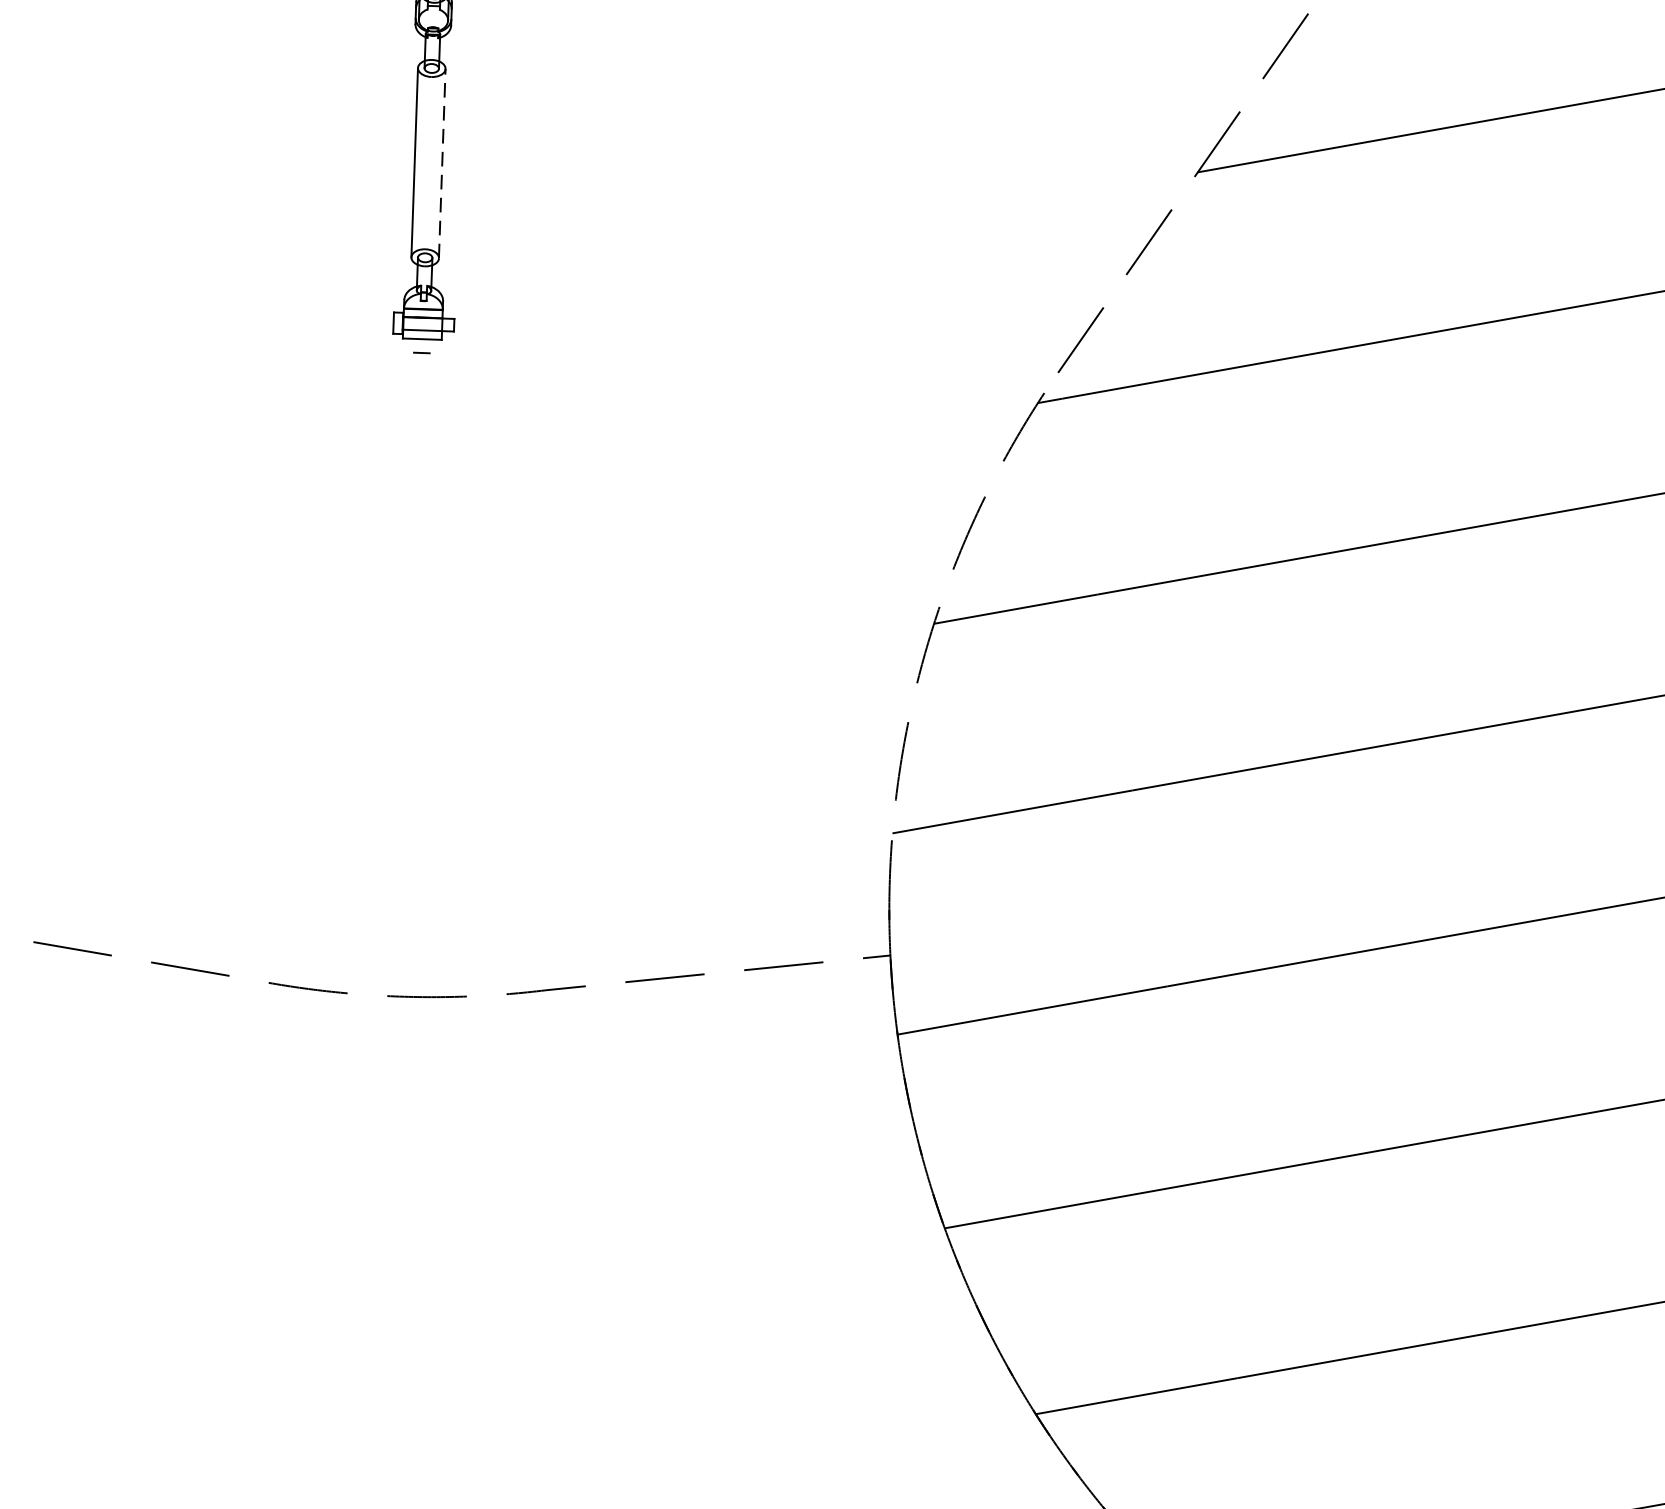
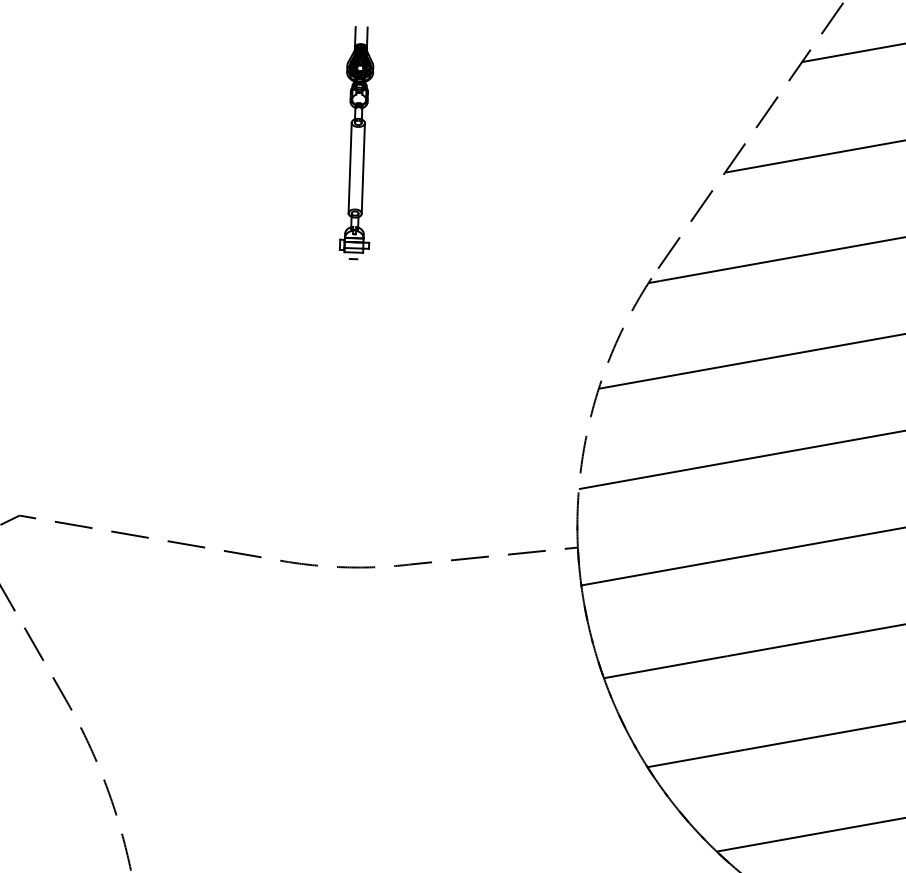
line: (442, 161) -> (363, 167), dashed -> solid

